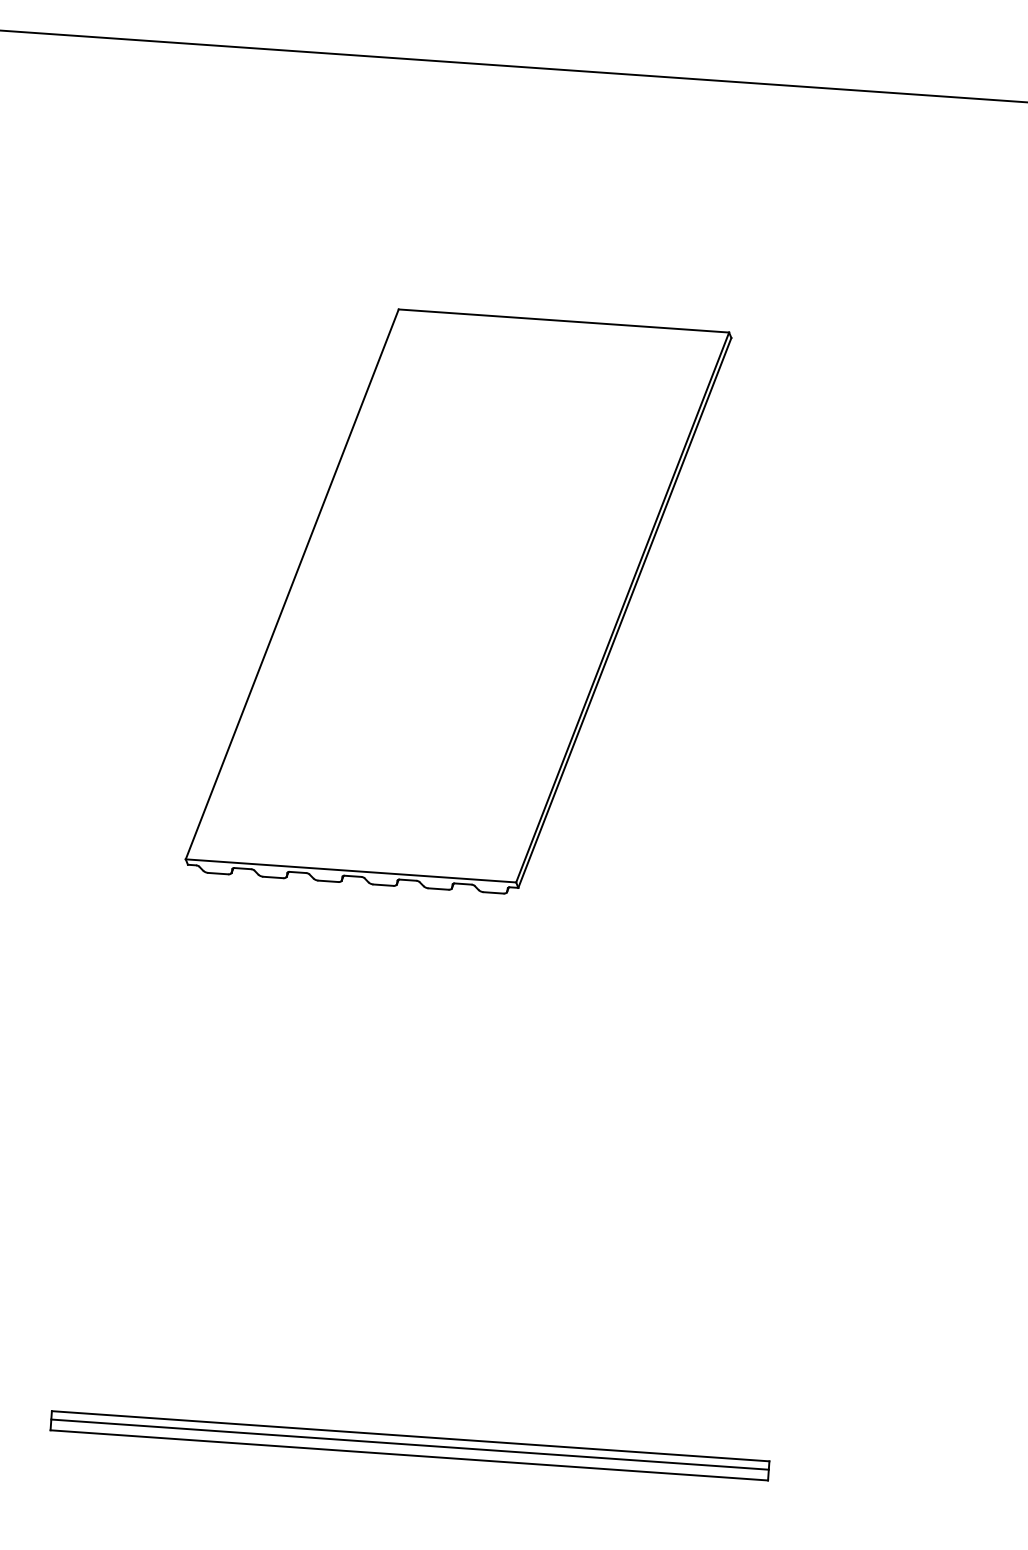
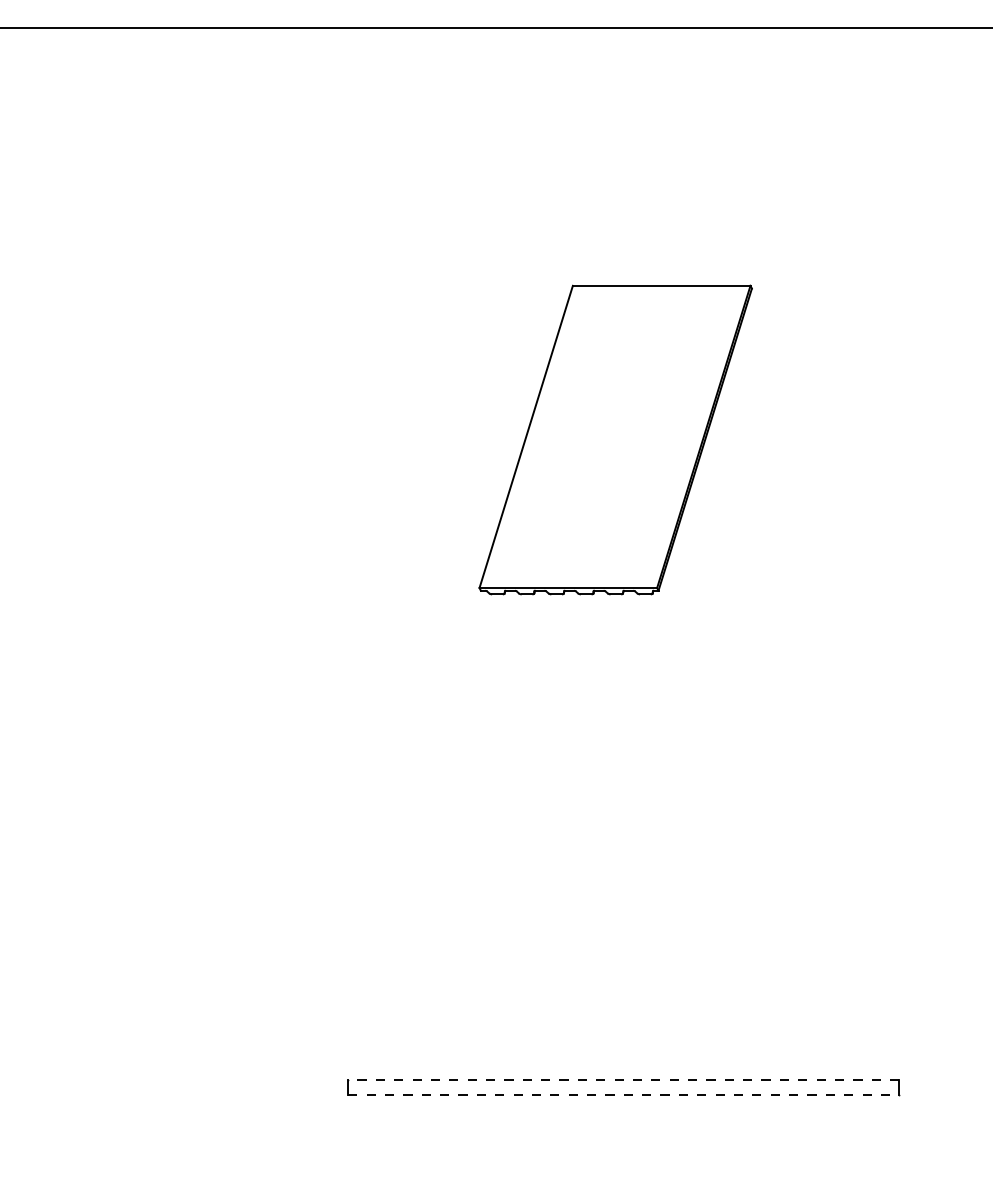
part: (458, 601) -> (615, 439), size x0.7
line: (410, 1436) -> (623, 1080), solid -> dashed
line: (409, 1444) -> (623, 1086), removed
line: (410, 1454) -> (624, 1094), solid -> dashed

